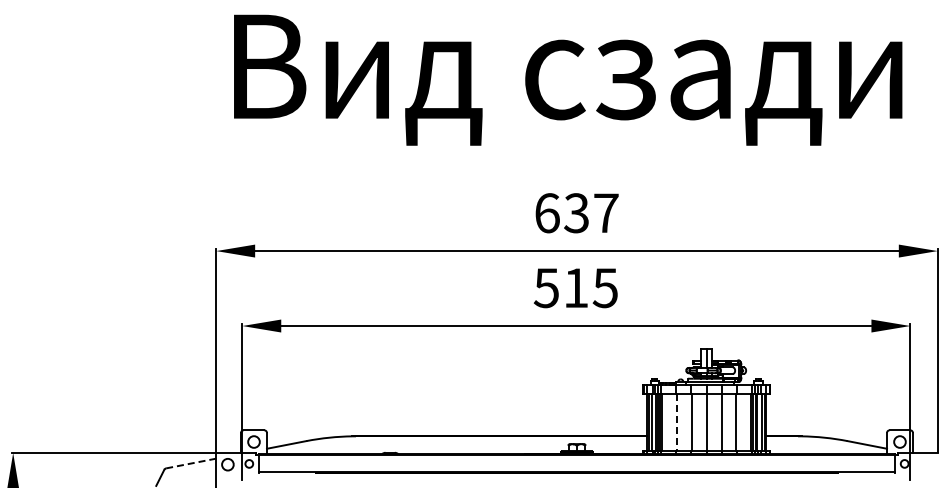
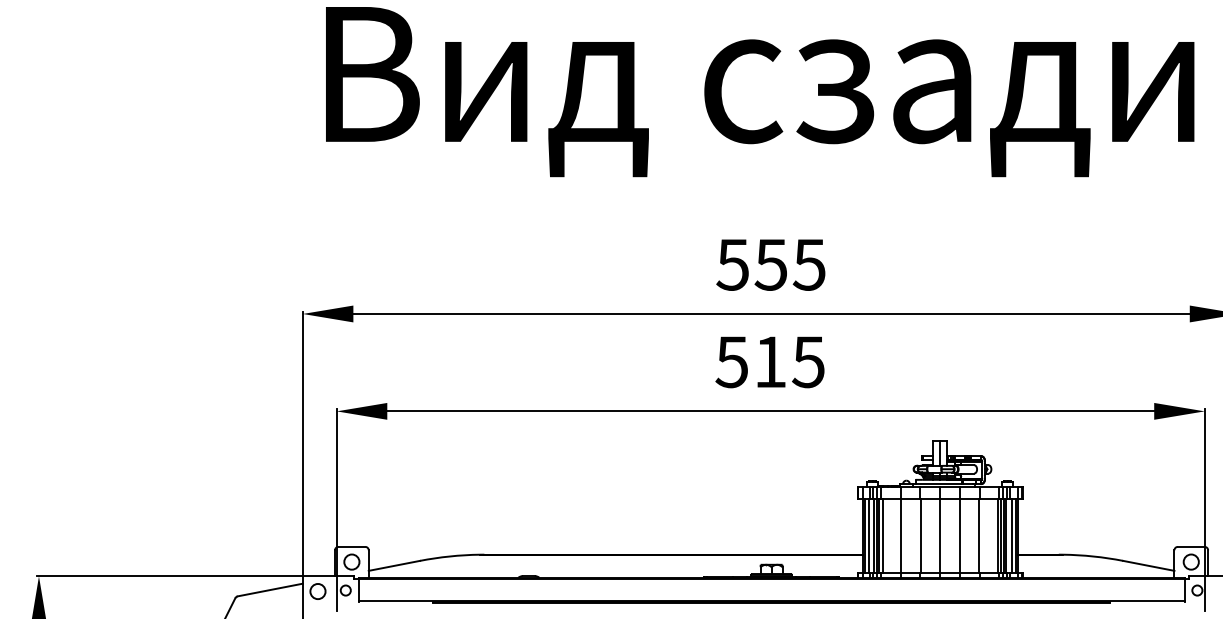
text: (576, 213) -> (770, 265), 637 -> 555
line: (676, 422) -> (900, 536), dashed -> solid
line: (191, 463) -> (270, 590), dashed -> solid

